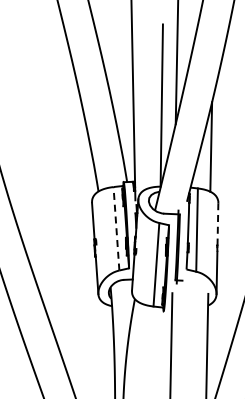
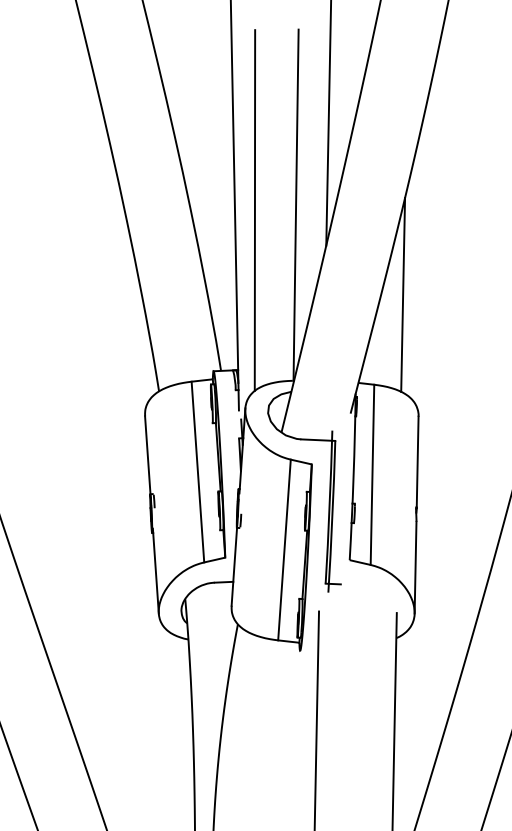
line: (142, 107) -> (254, 209), added
line: (217, 223) -> (416, 460), dashed -> solid
line: (116, 228) -> (198, 471), dashed -> solid

